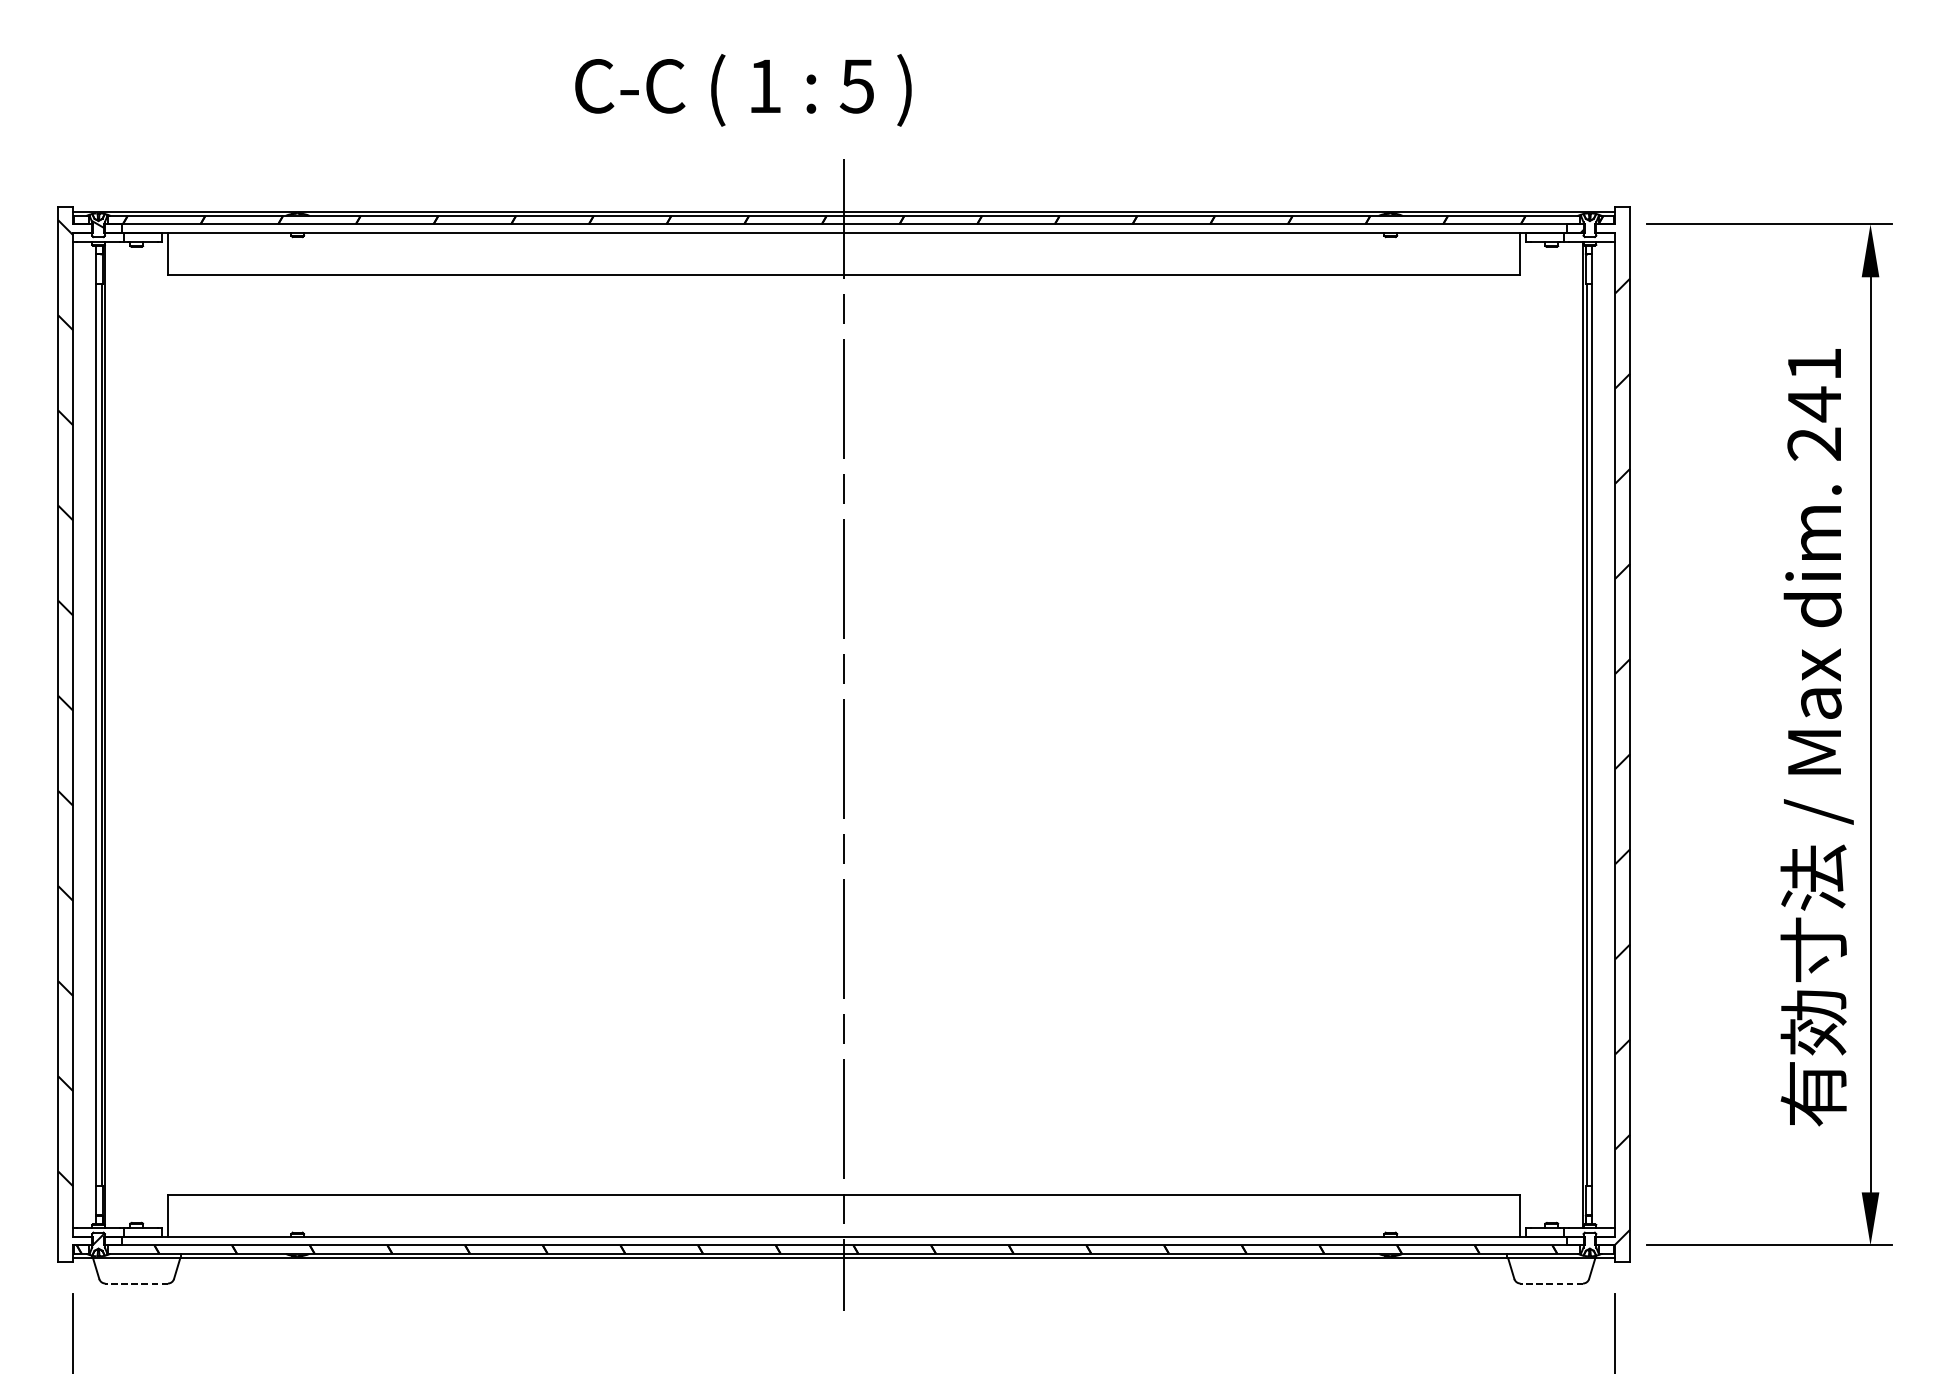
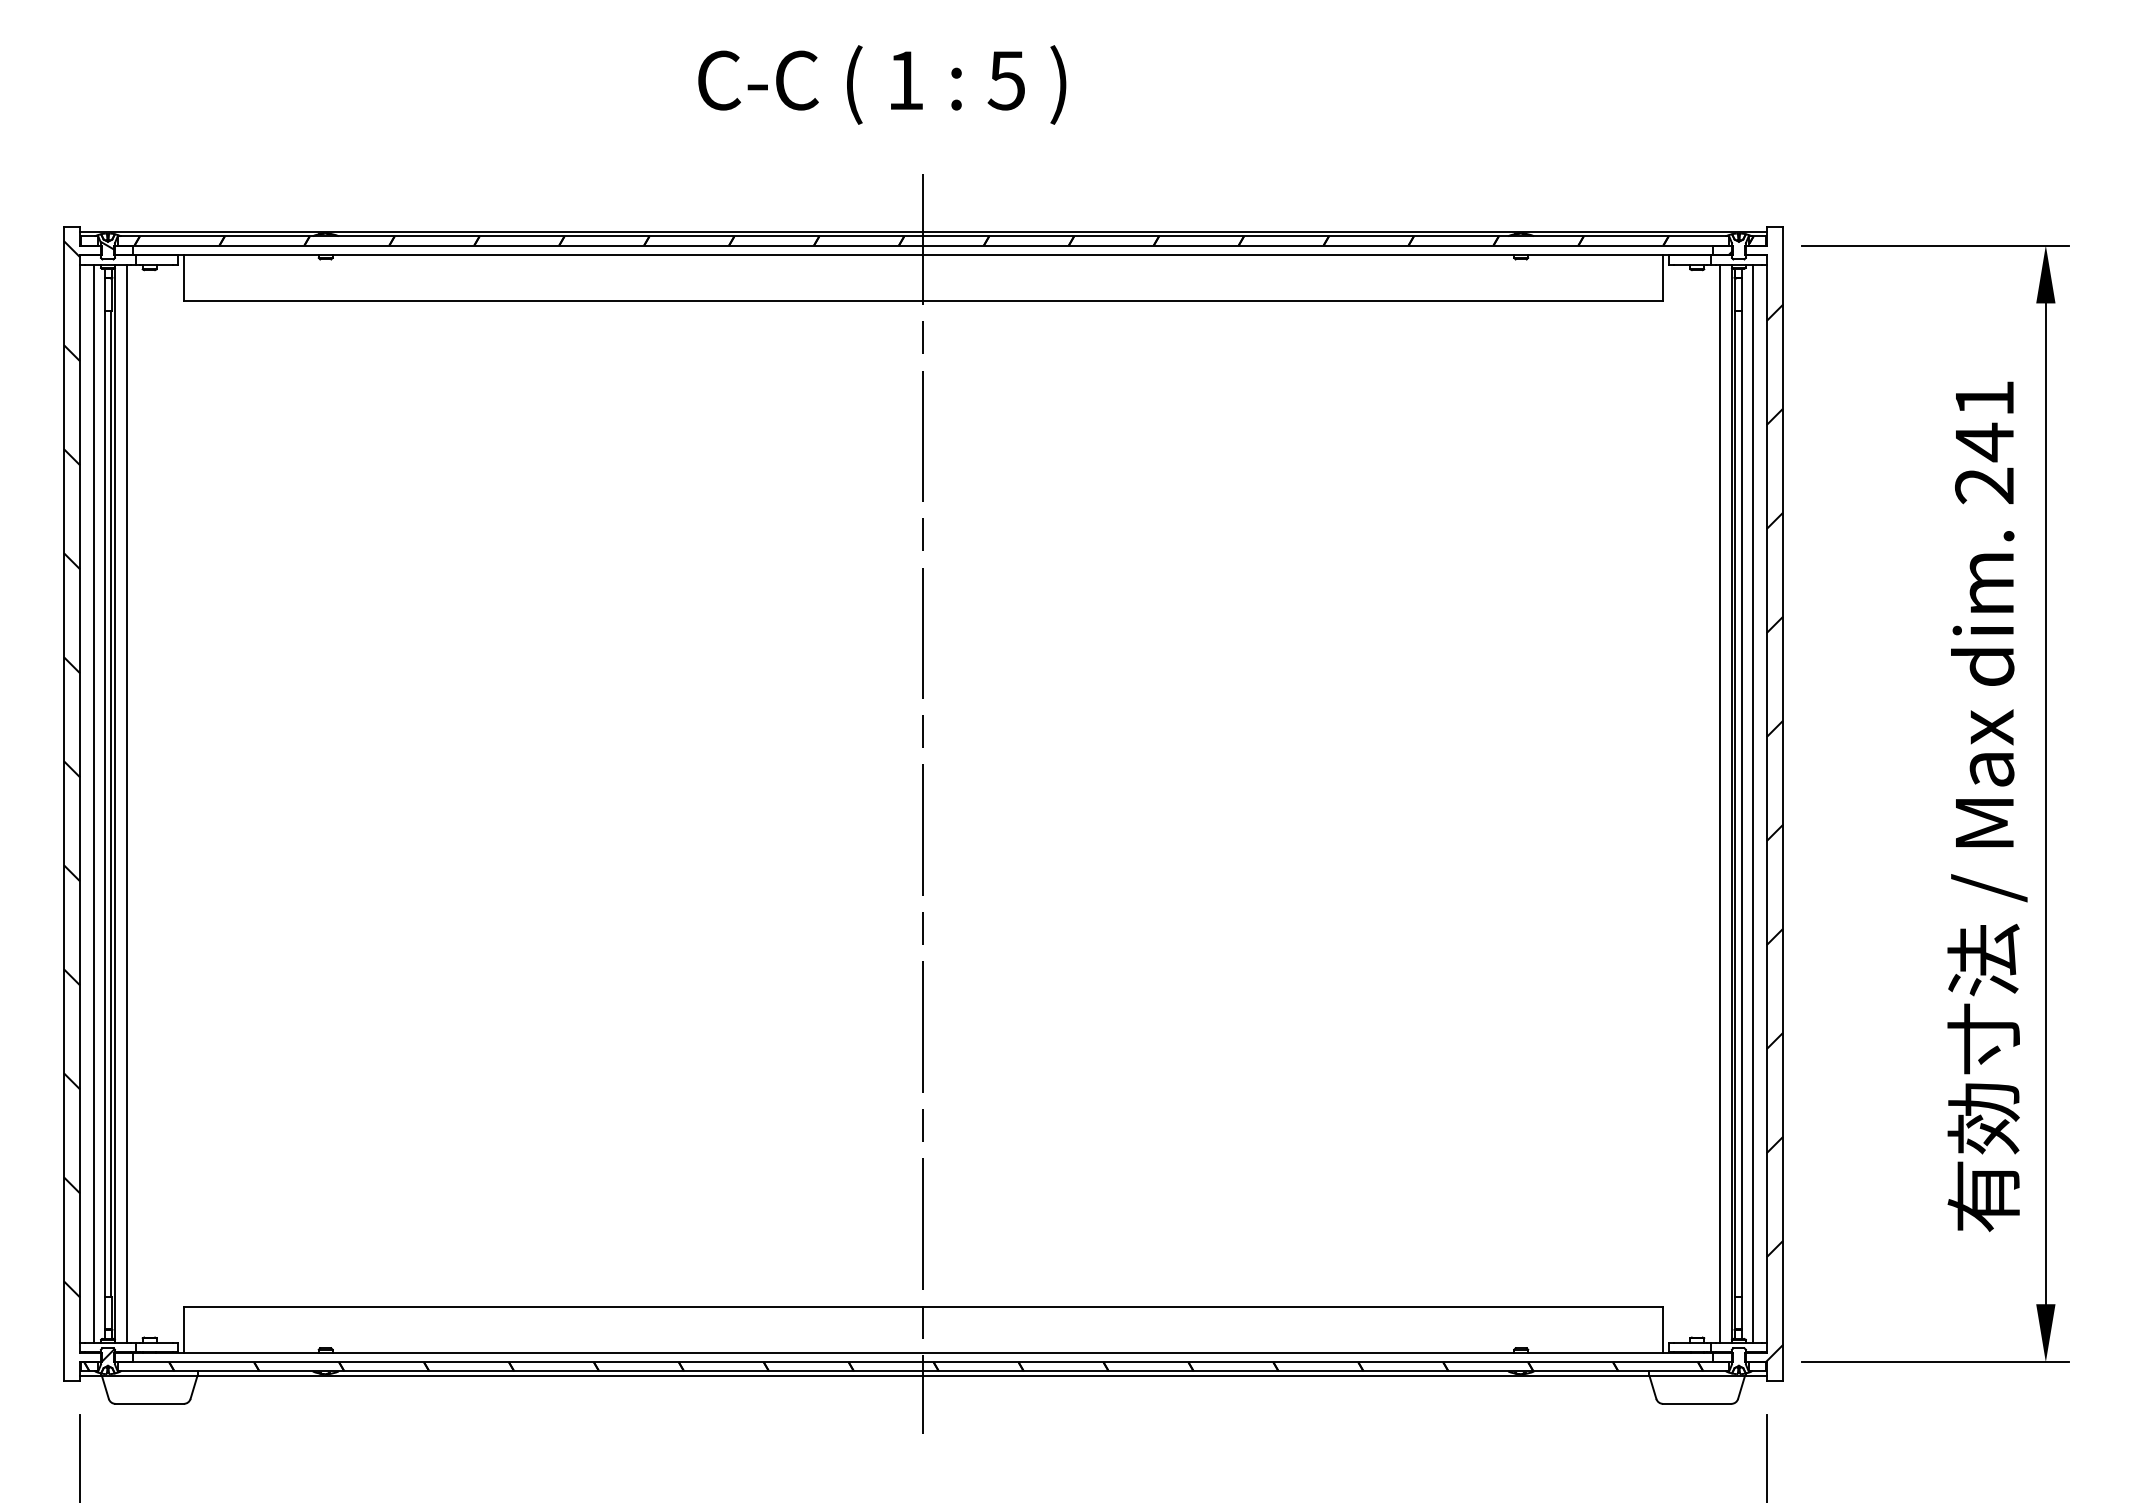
text: (743, 89) -> (882, 84), moved
line: (86, 734) -> (94, 803), added
line: (115, 734) -> (126, 803), added
line: (1573, 734) -> (1720, 803), added
line: (1602, 734) -> (1752, 803), added
line: (136, 1283) -> (149, 1403), dashed -> solid
line: (1551, 1283) -> (1696, 1403), dashed -> solid

